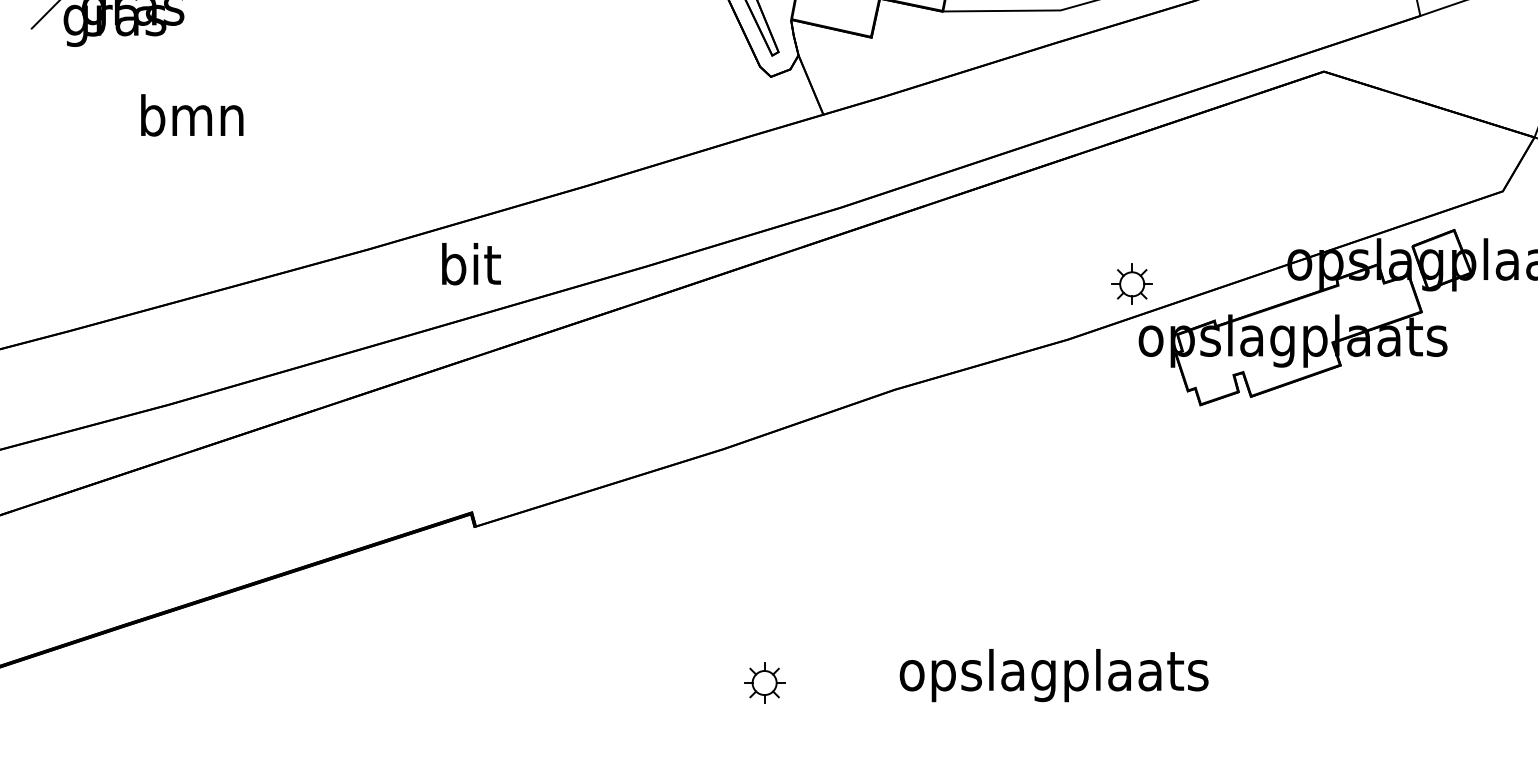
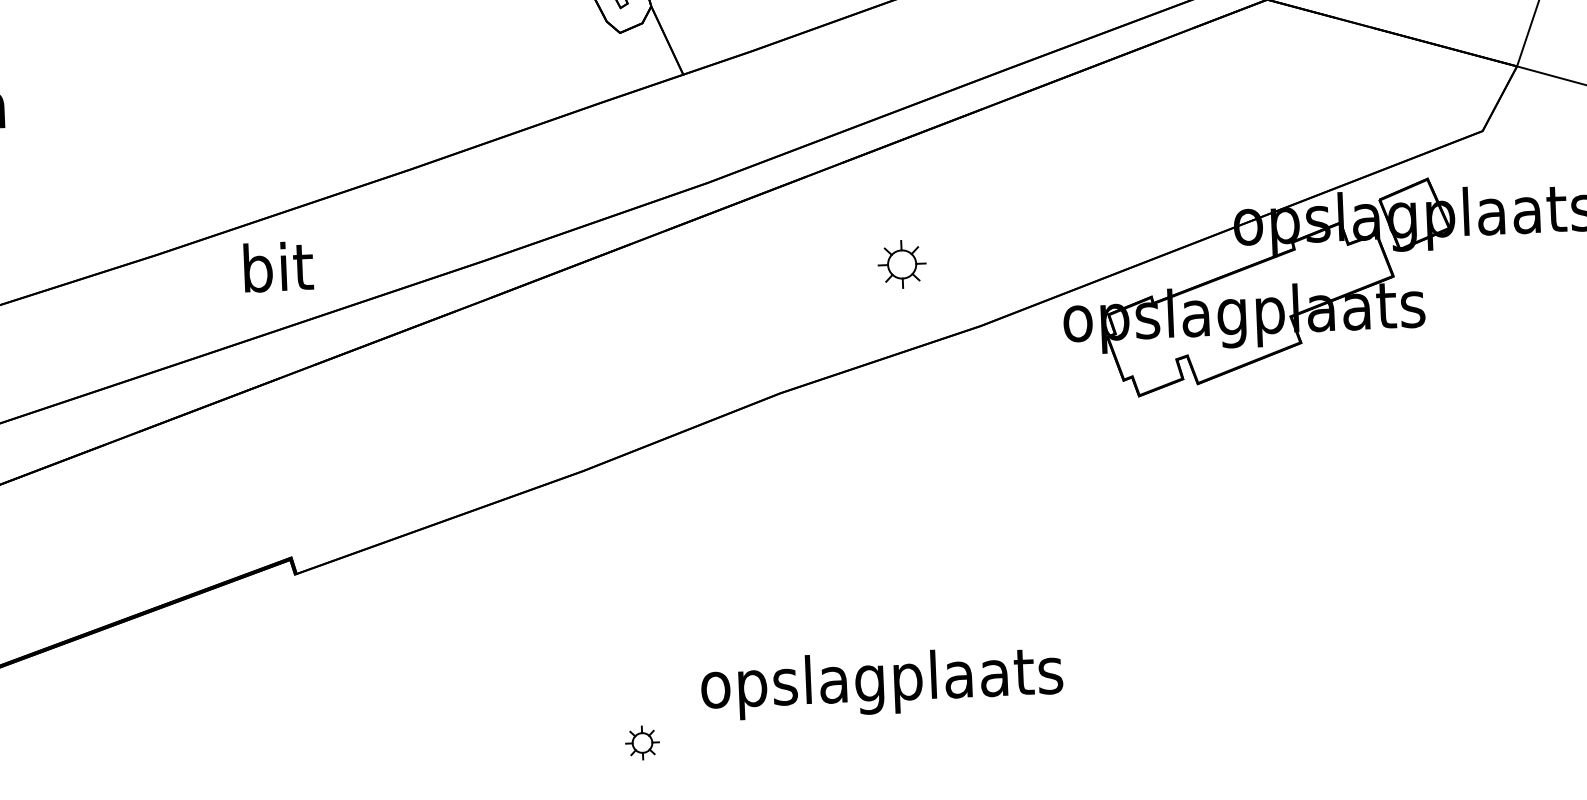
part: (1131, 283) -> (901, 263), moved
text: (1053, 675) -> (881, 683), moved
part: (764, 682) -> (642, 742), size x0.7

